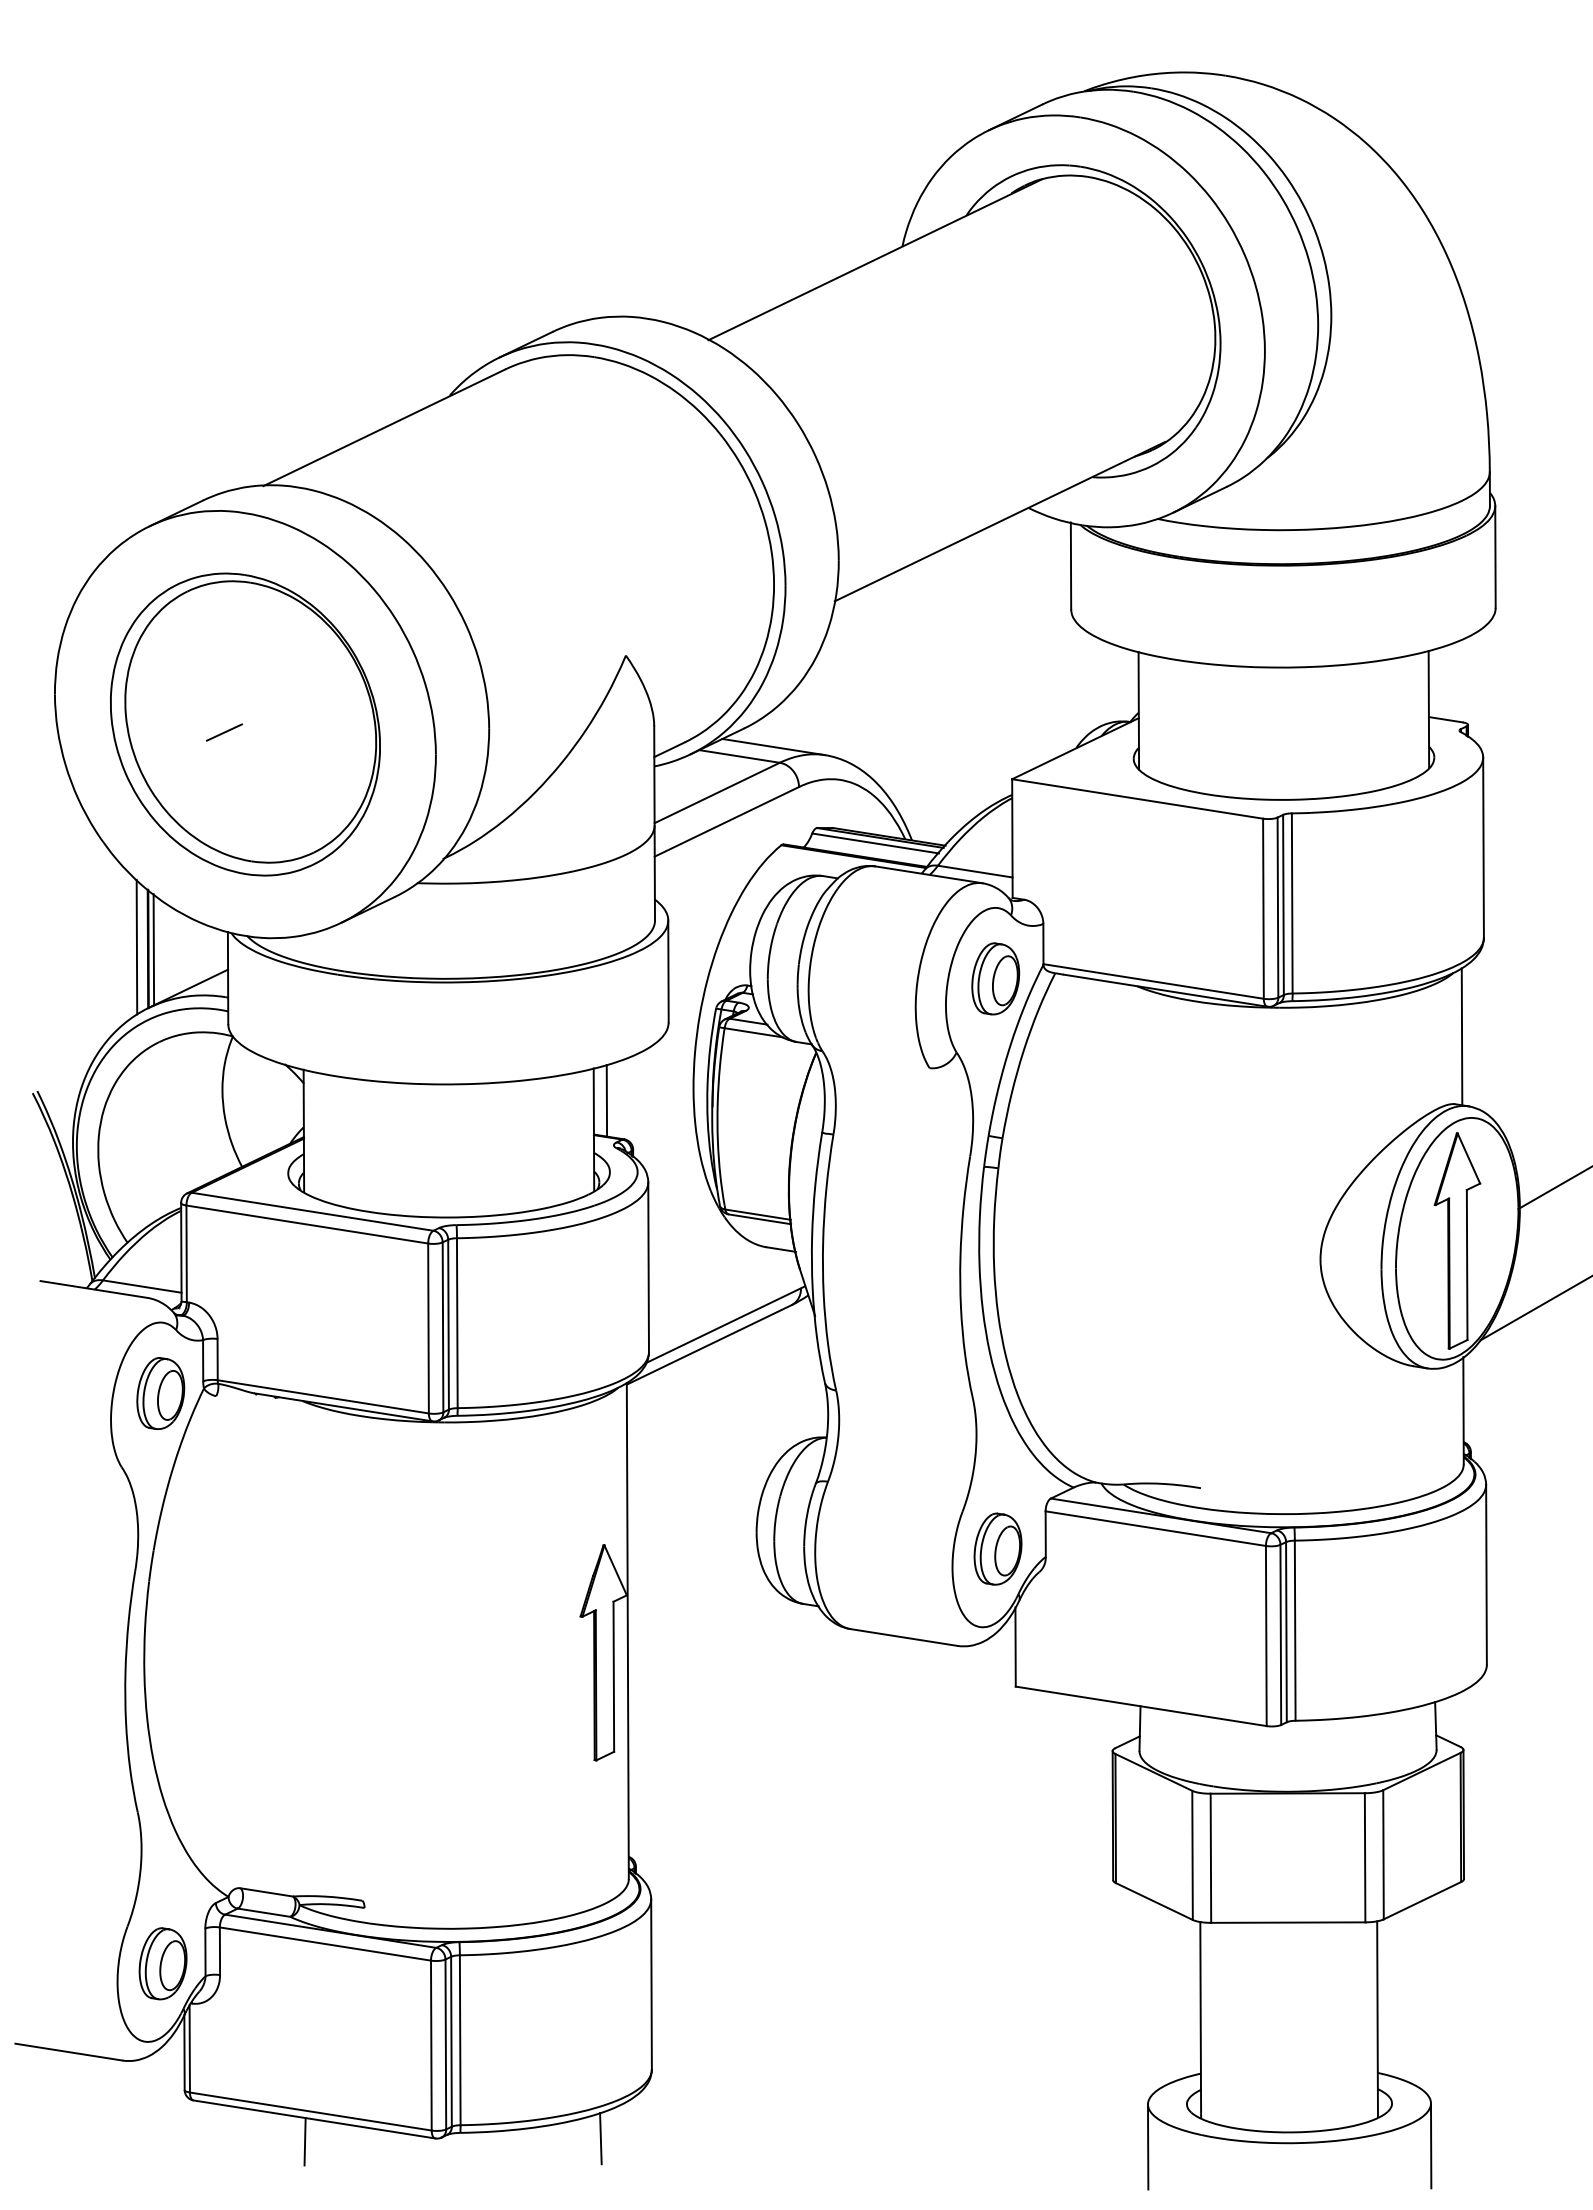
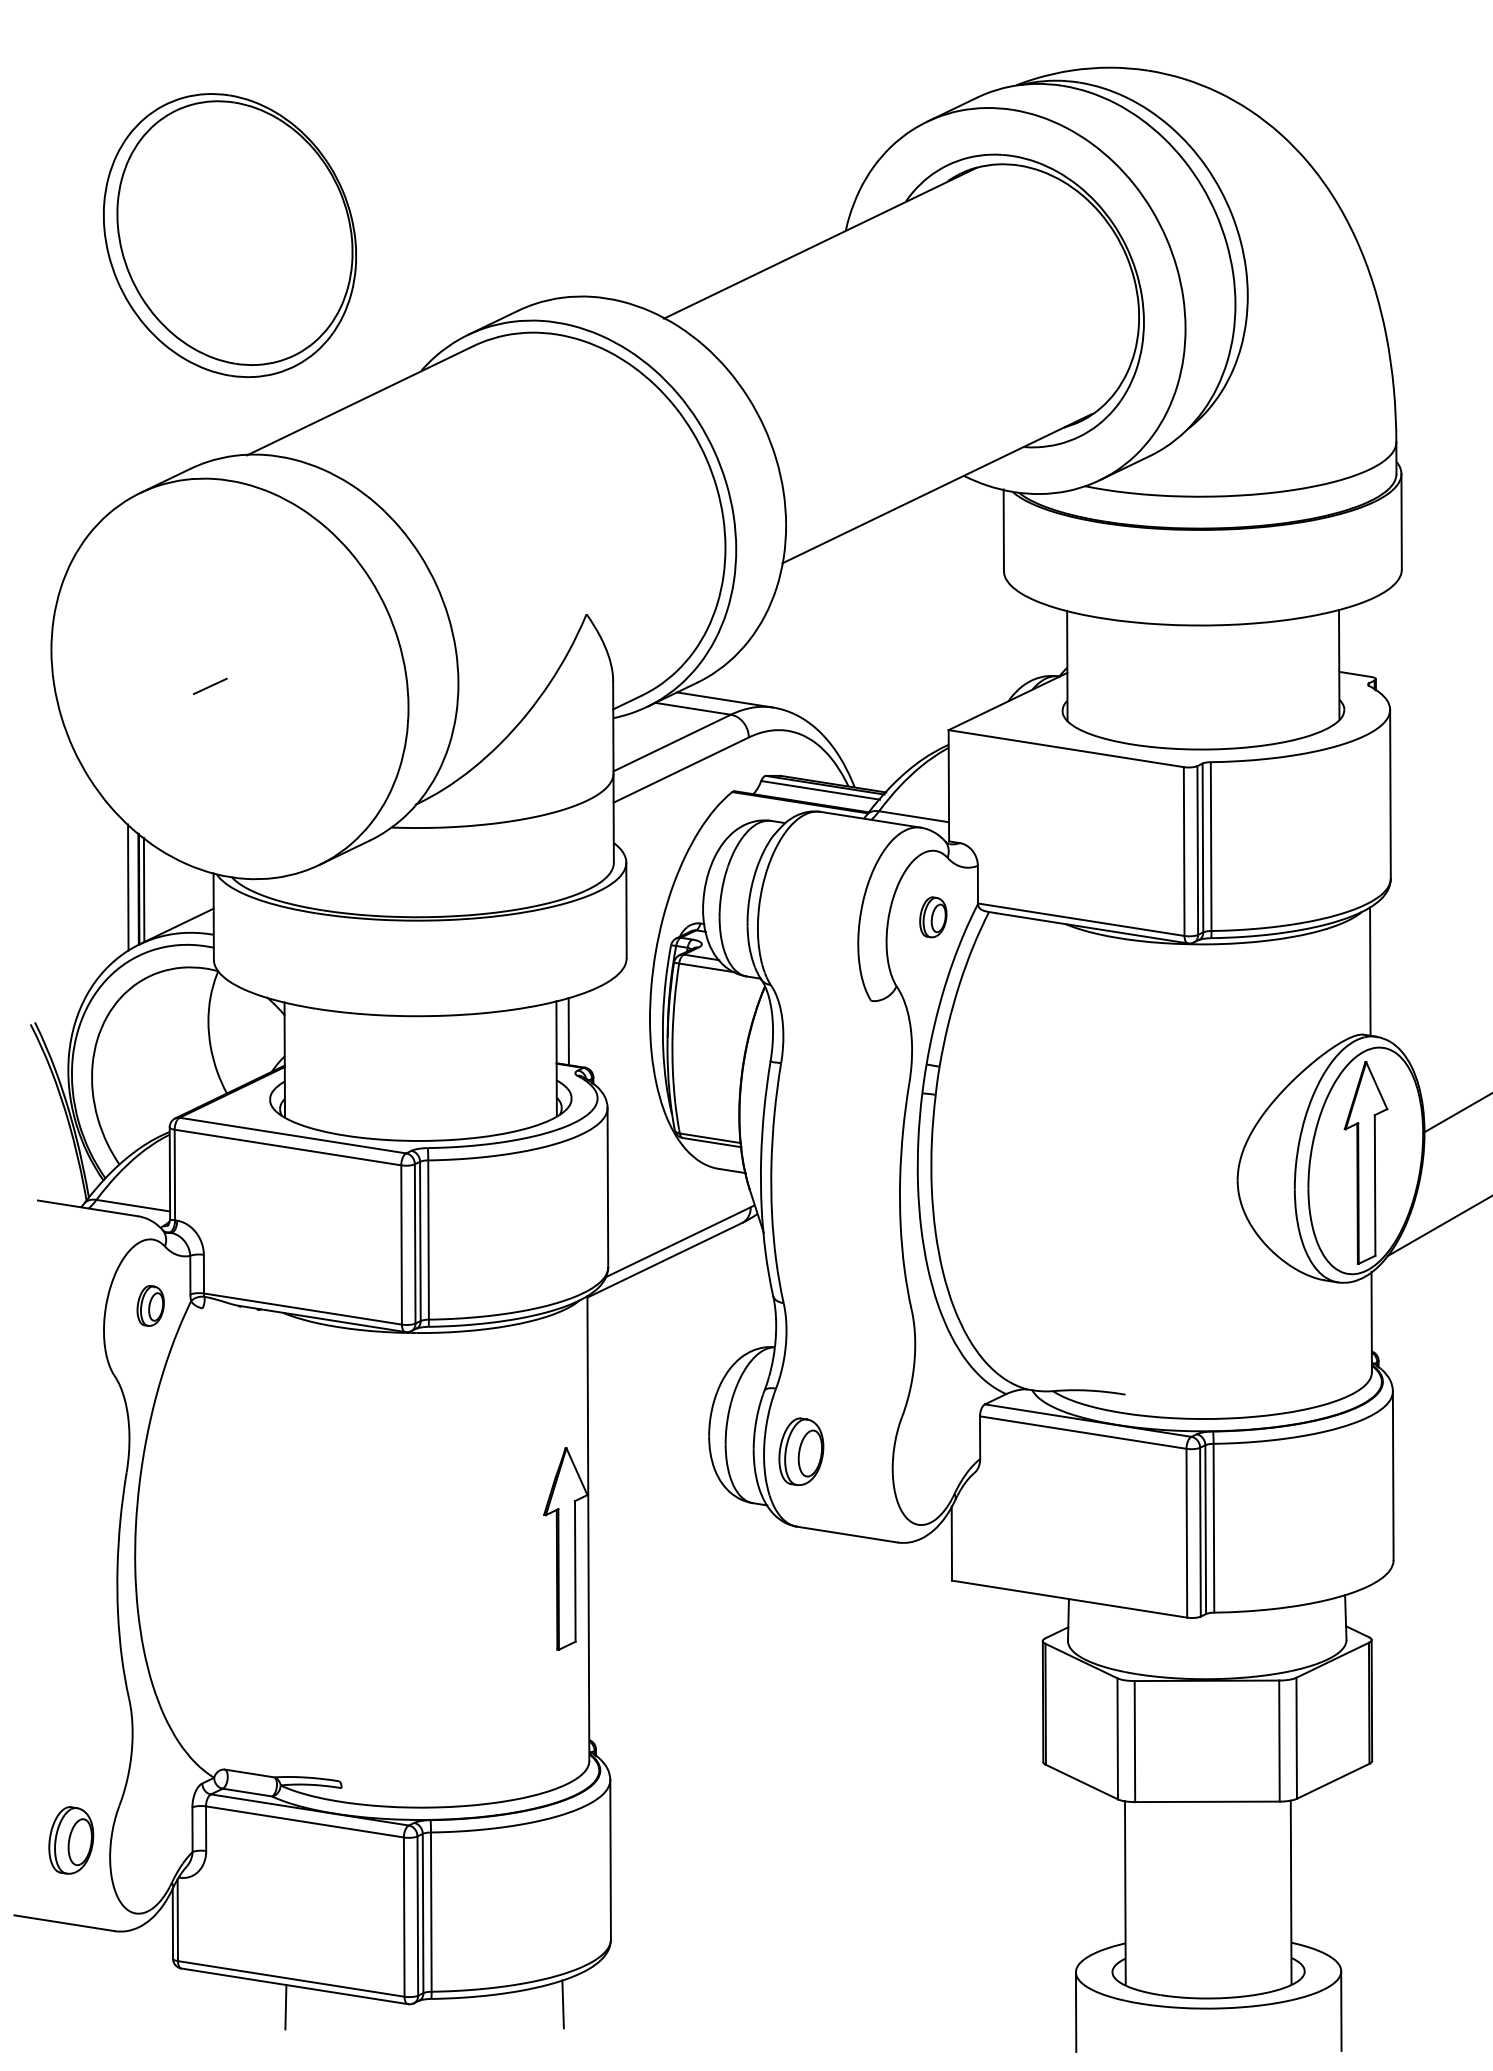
part: (245, 724) -> (230, 235), moved
part: (995, 978) -> (933, 916), size x0.6
part: (160, 1393) -> (150, 1305), size x0.6
part: (997, 1548) -> (800, 1451), moved
part: (162, 1963) -> (70, 1840), moved

